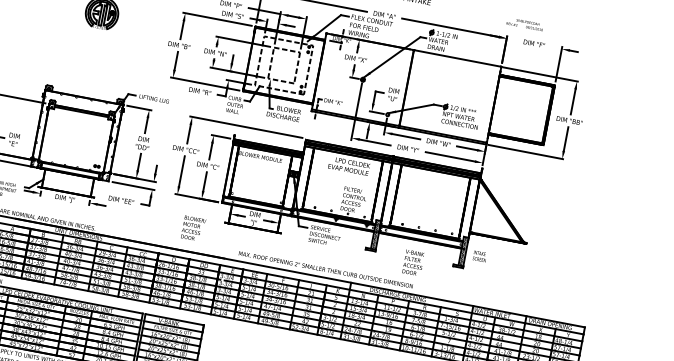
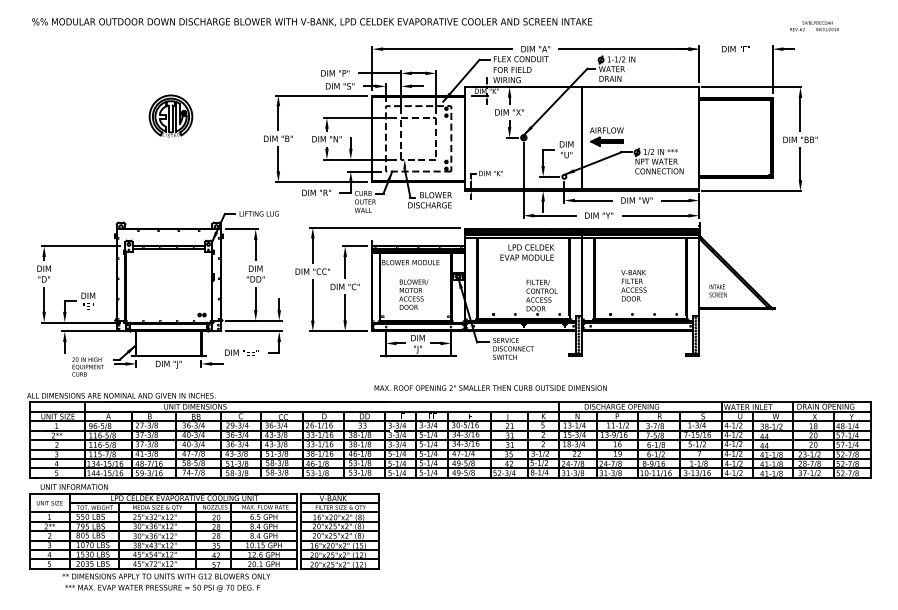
text: (525, 24) -> (814, 26), moved
part: (424, 90) -> (606, 136), added
text: (193, 228) -> (413, 294), moved
text: (479, 256) -> (717, 290), moved
text: (413, 262) -> (633, 285), moved
text: (325, 269) -> (490, 387), moved

